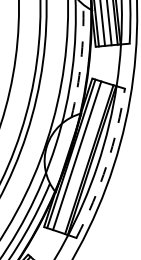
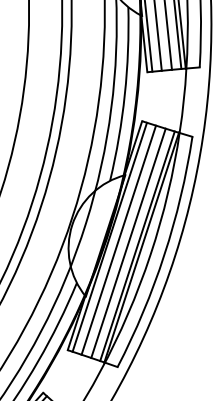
arc: (81, 61) -> (125, 94), dashed -> solid
line: (83, 157) -> (128, 242), added
arc: (106, 165) -> (164, 255), dashed -> solid

